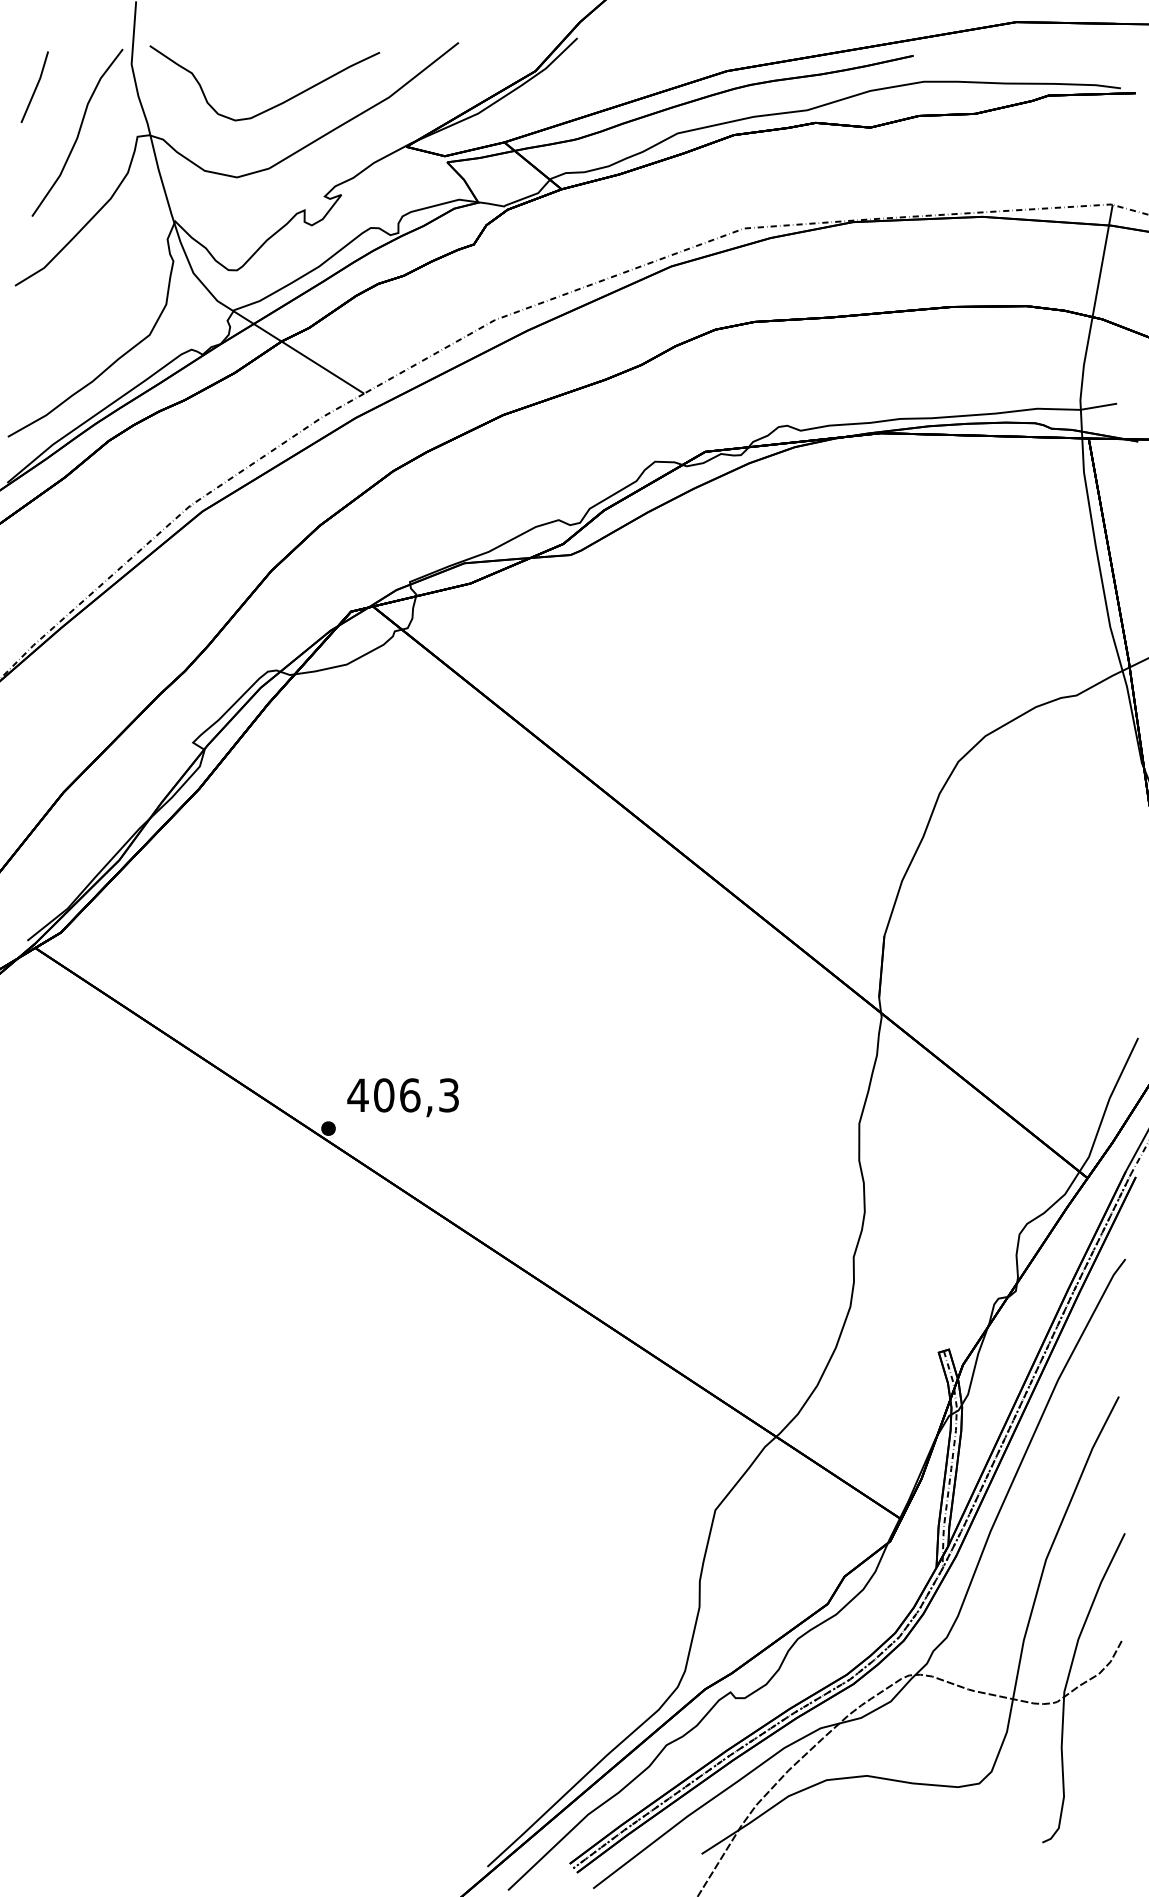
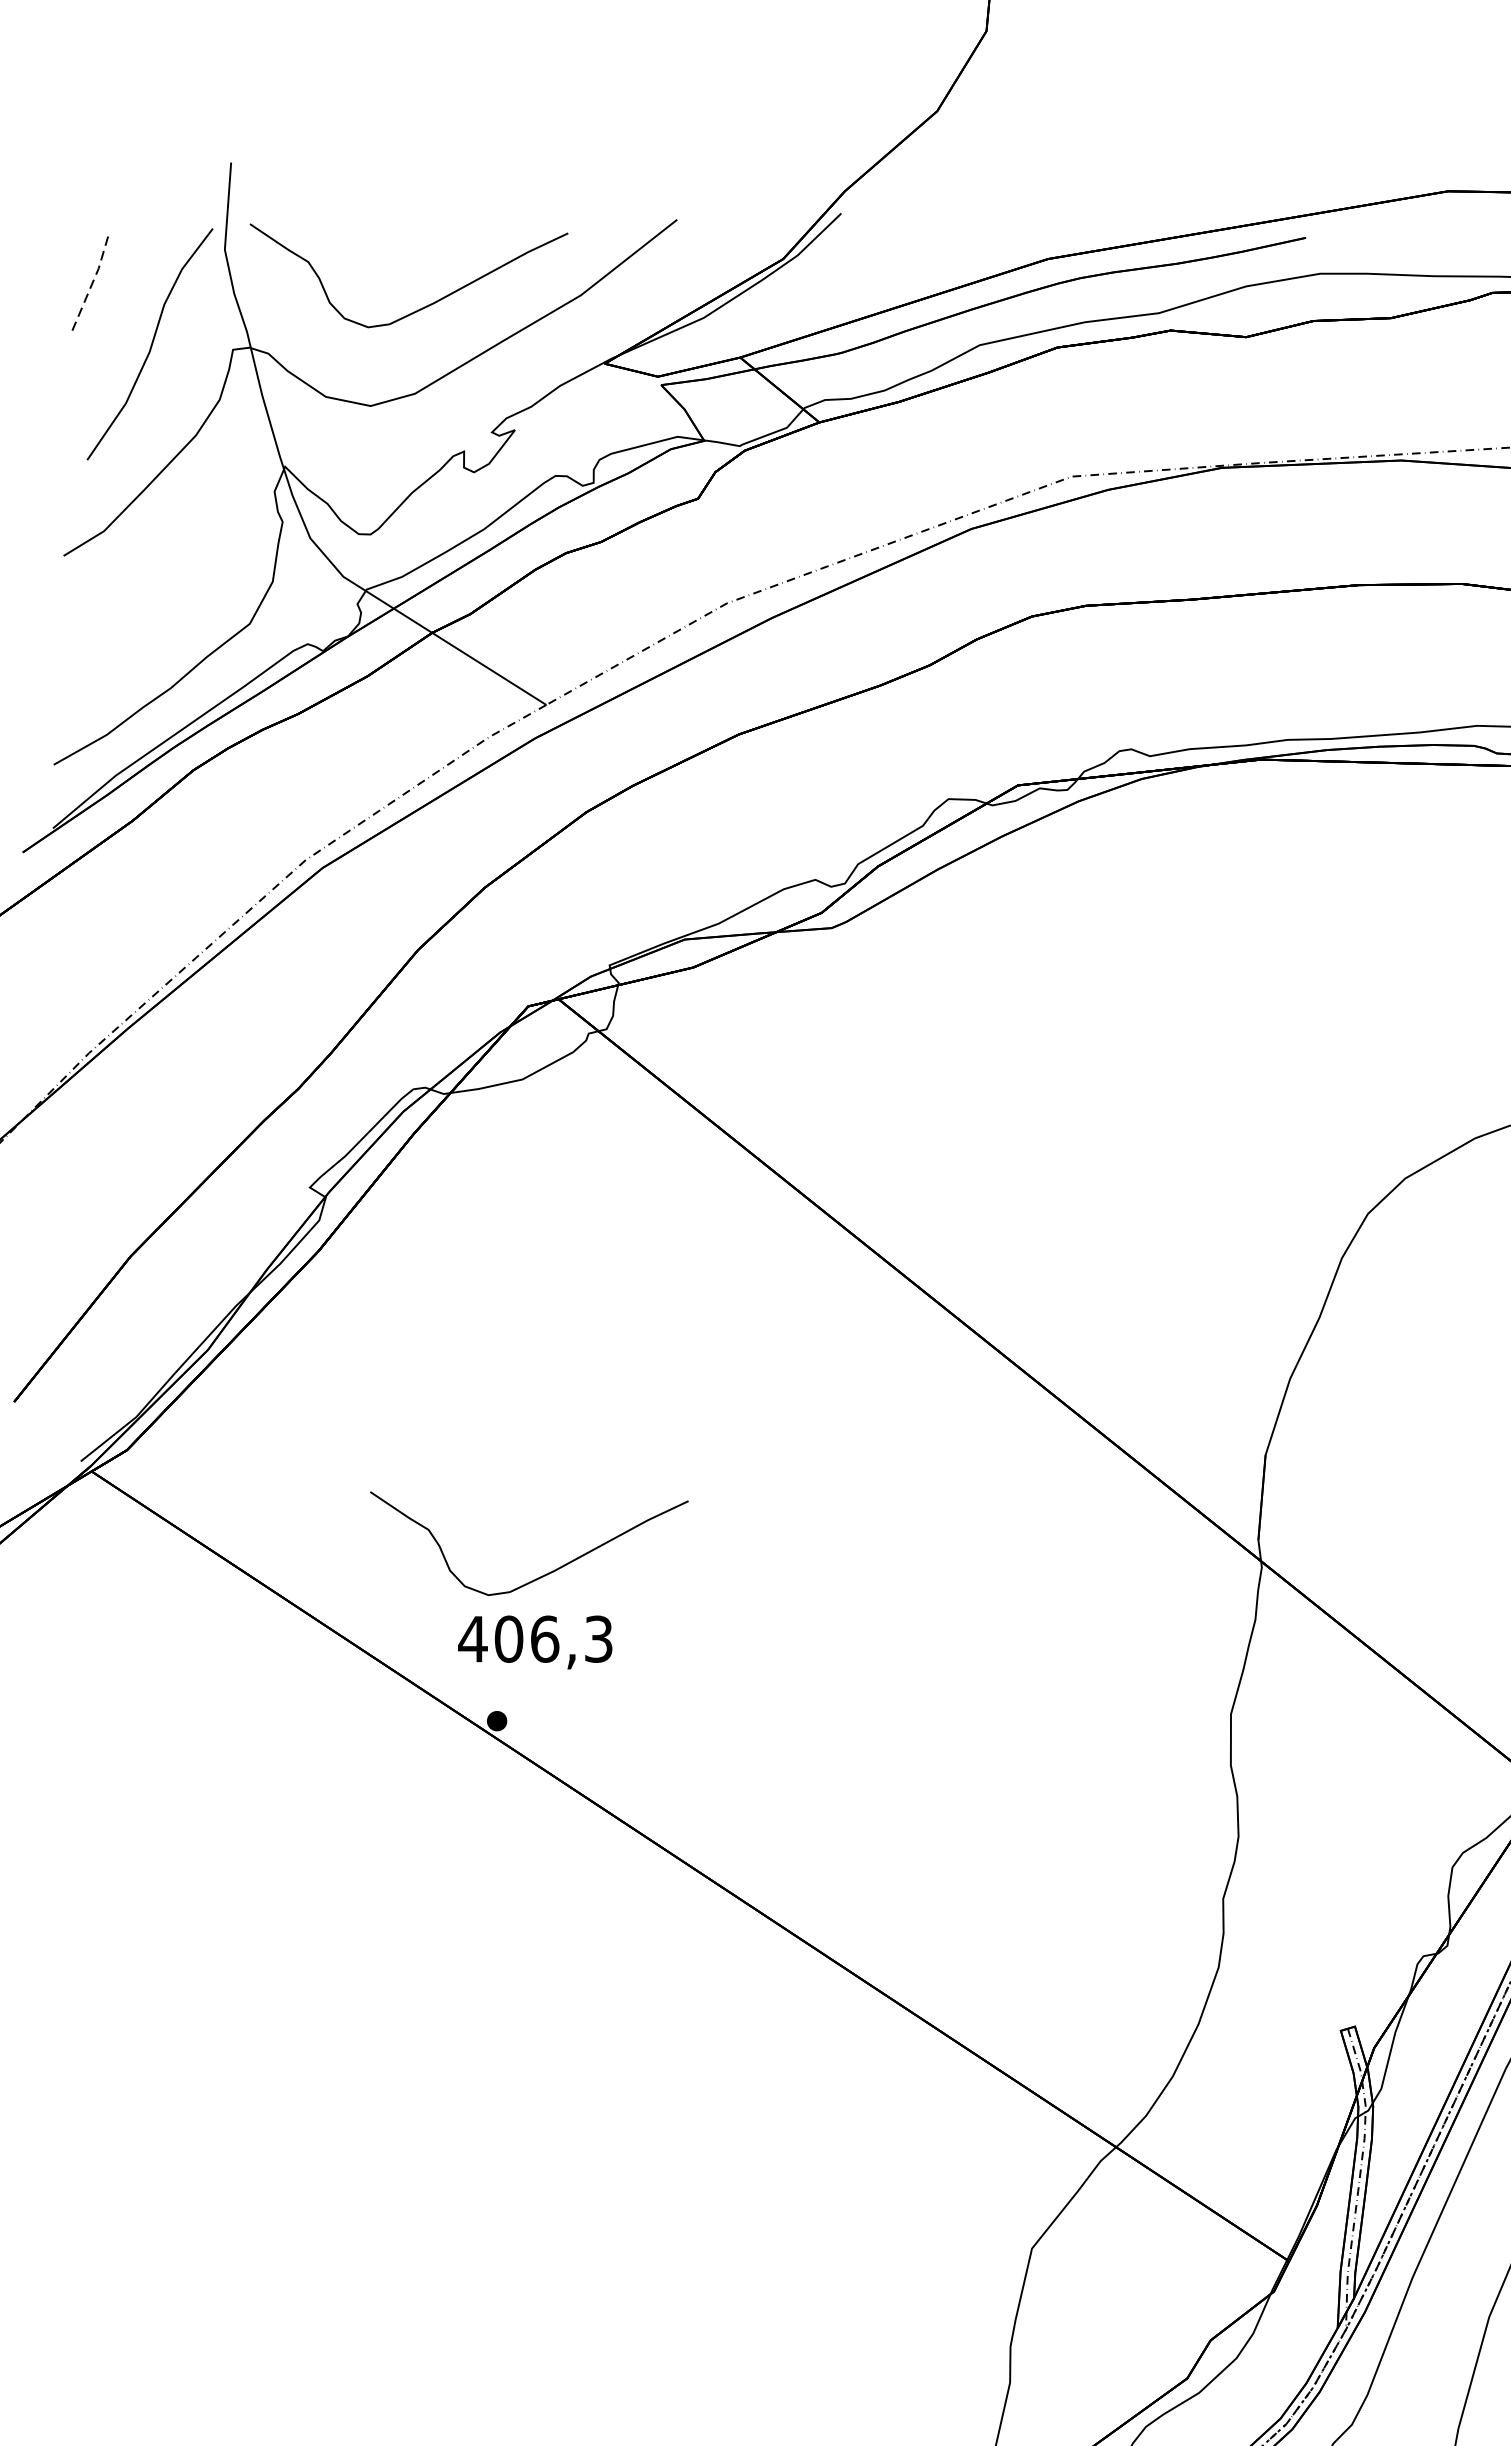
line: (36, 87) -> (93, 281), solid -> dashed
curve: (362, 1022) -> (544, 1574), added
text: (402, 1097) -> (534, 1642), moved

